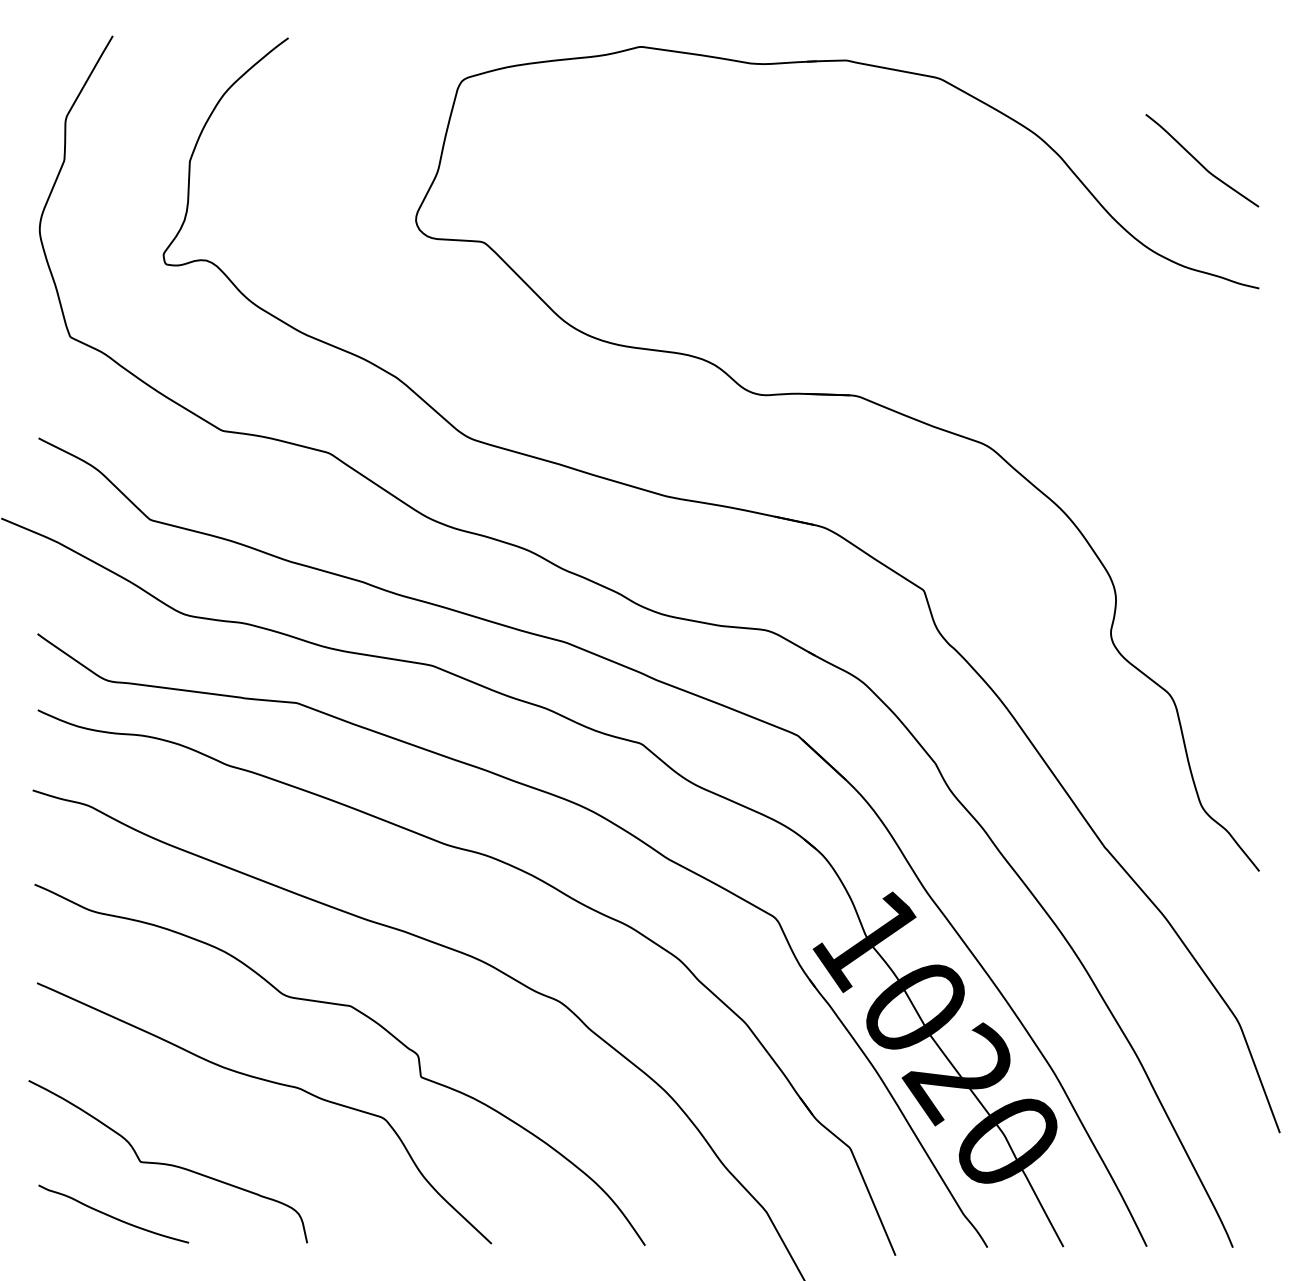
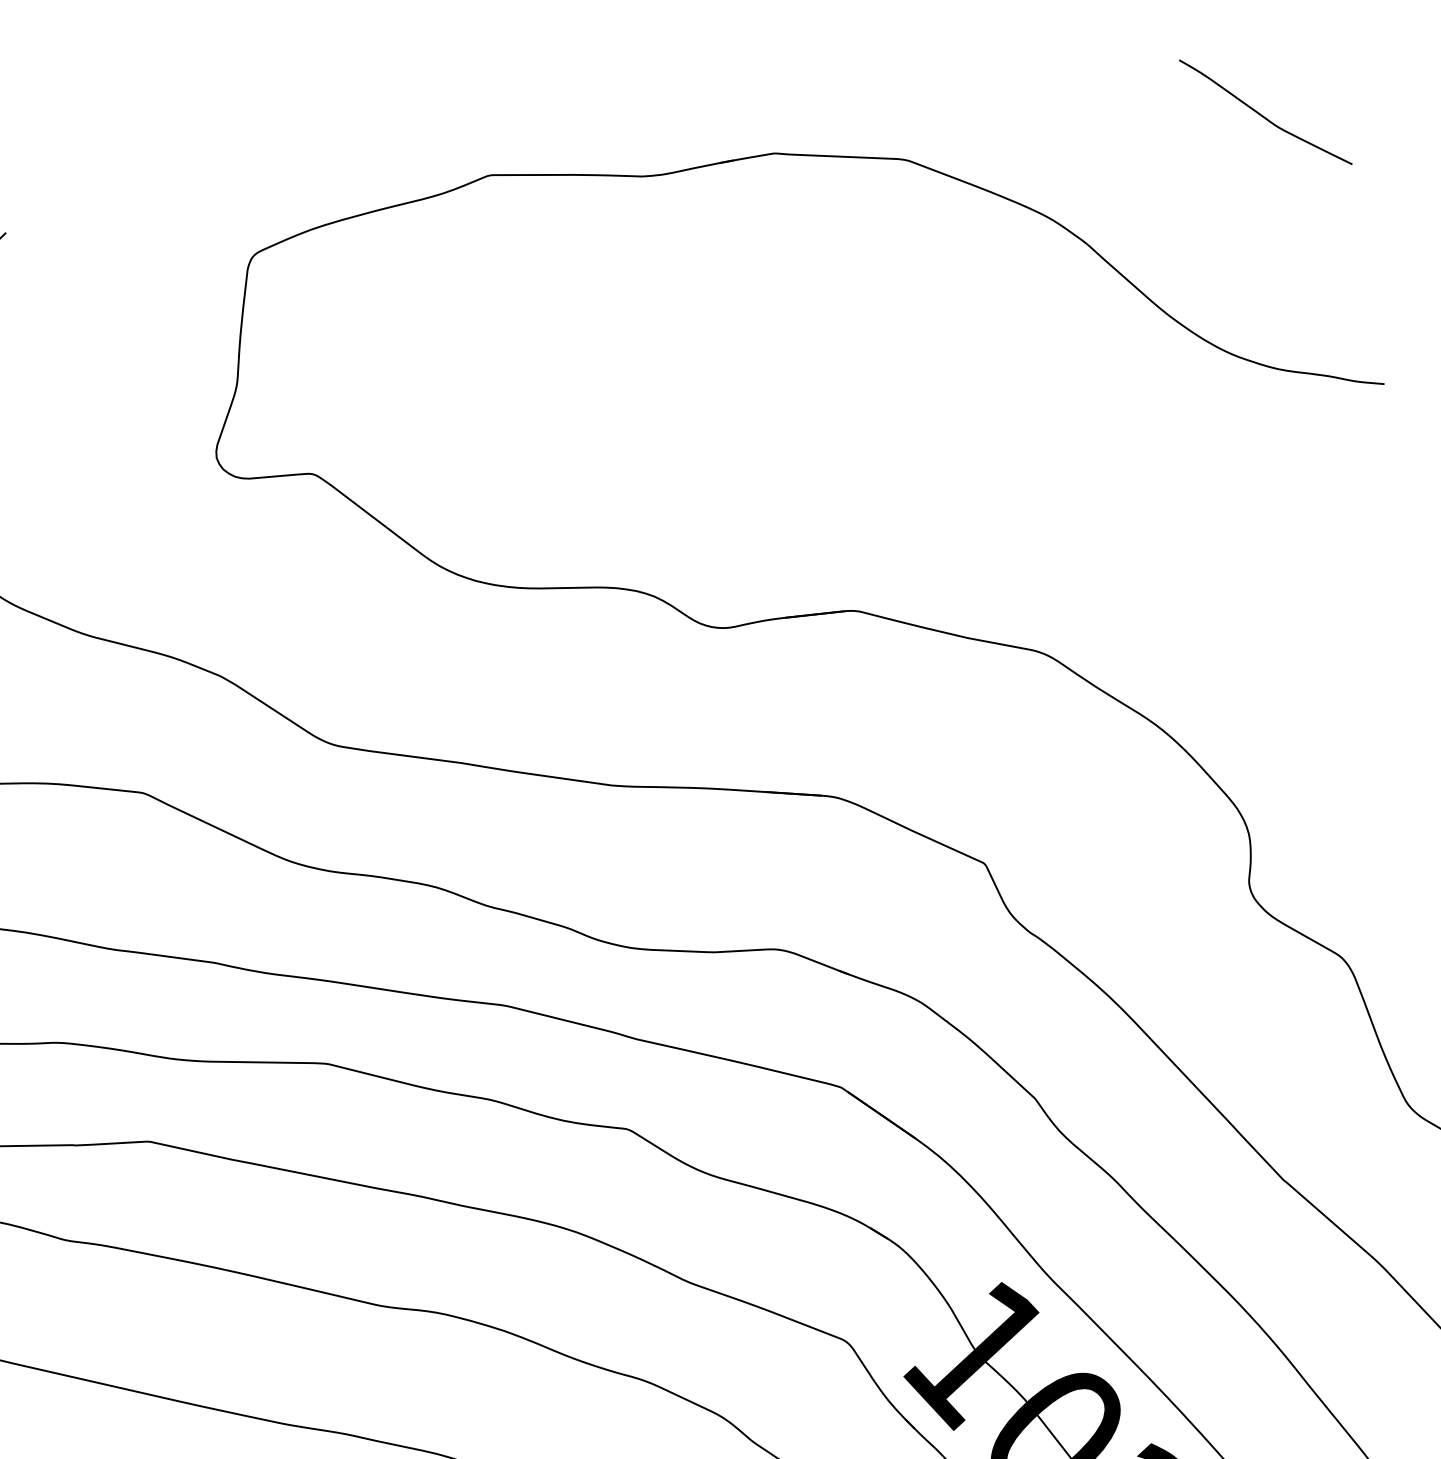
curve: (1200, 162) -> (1263, 115), moved

